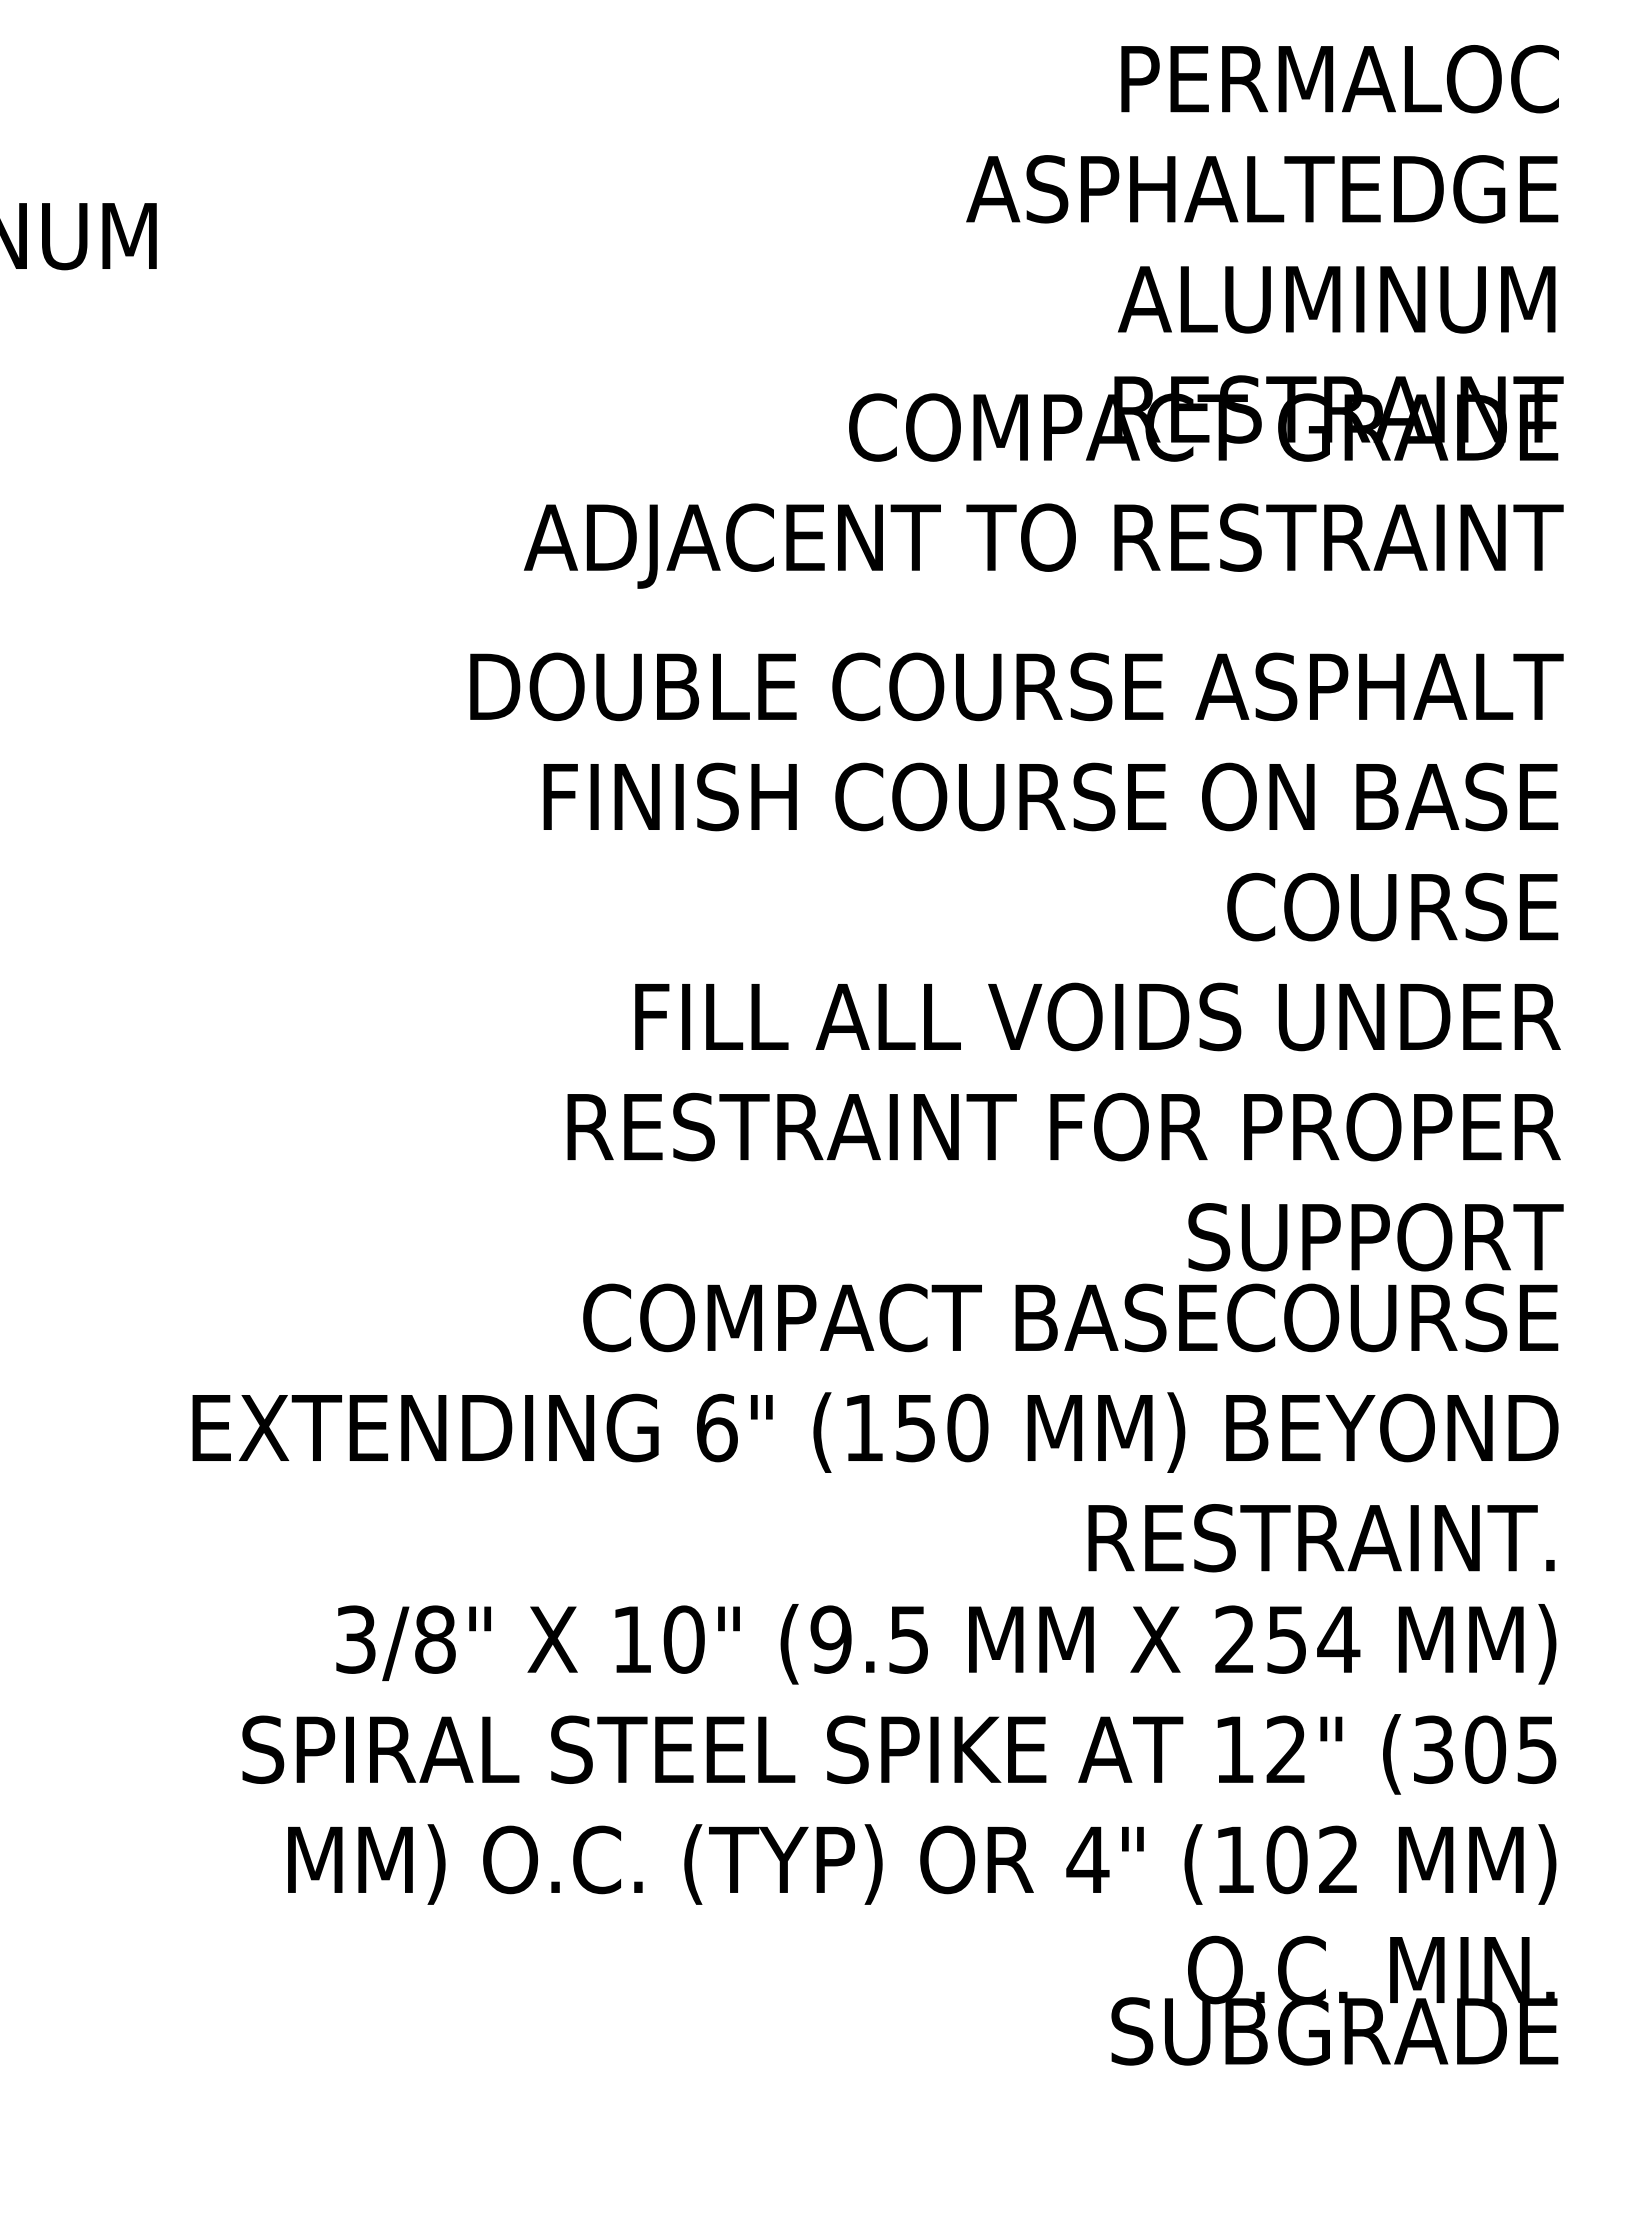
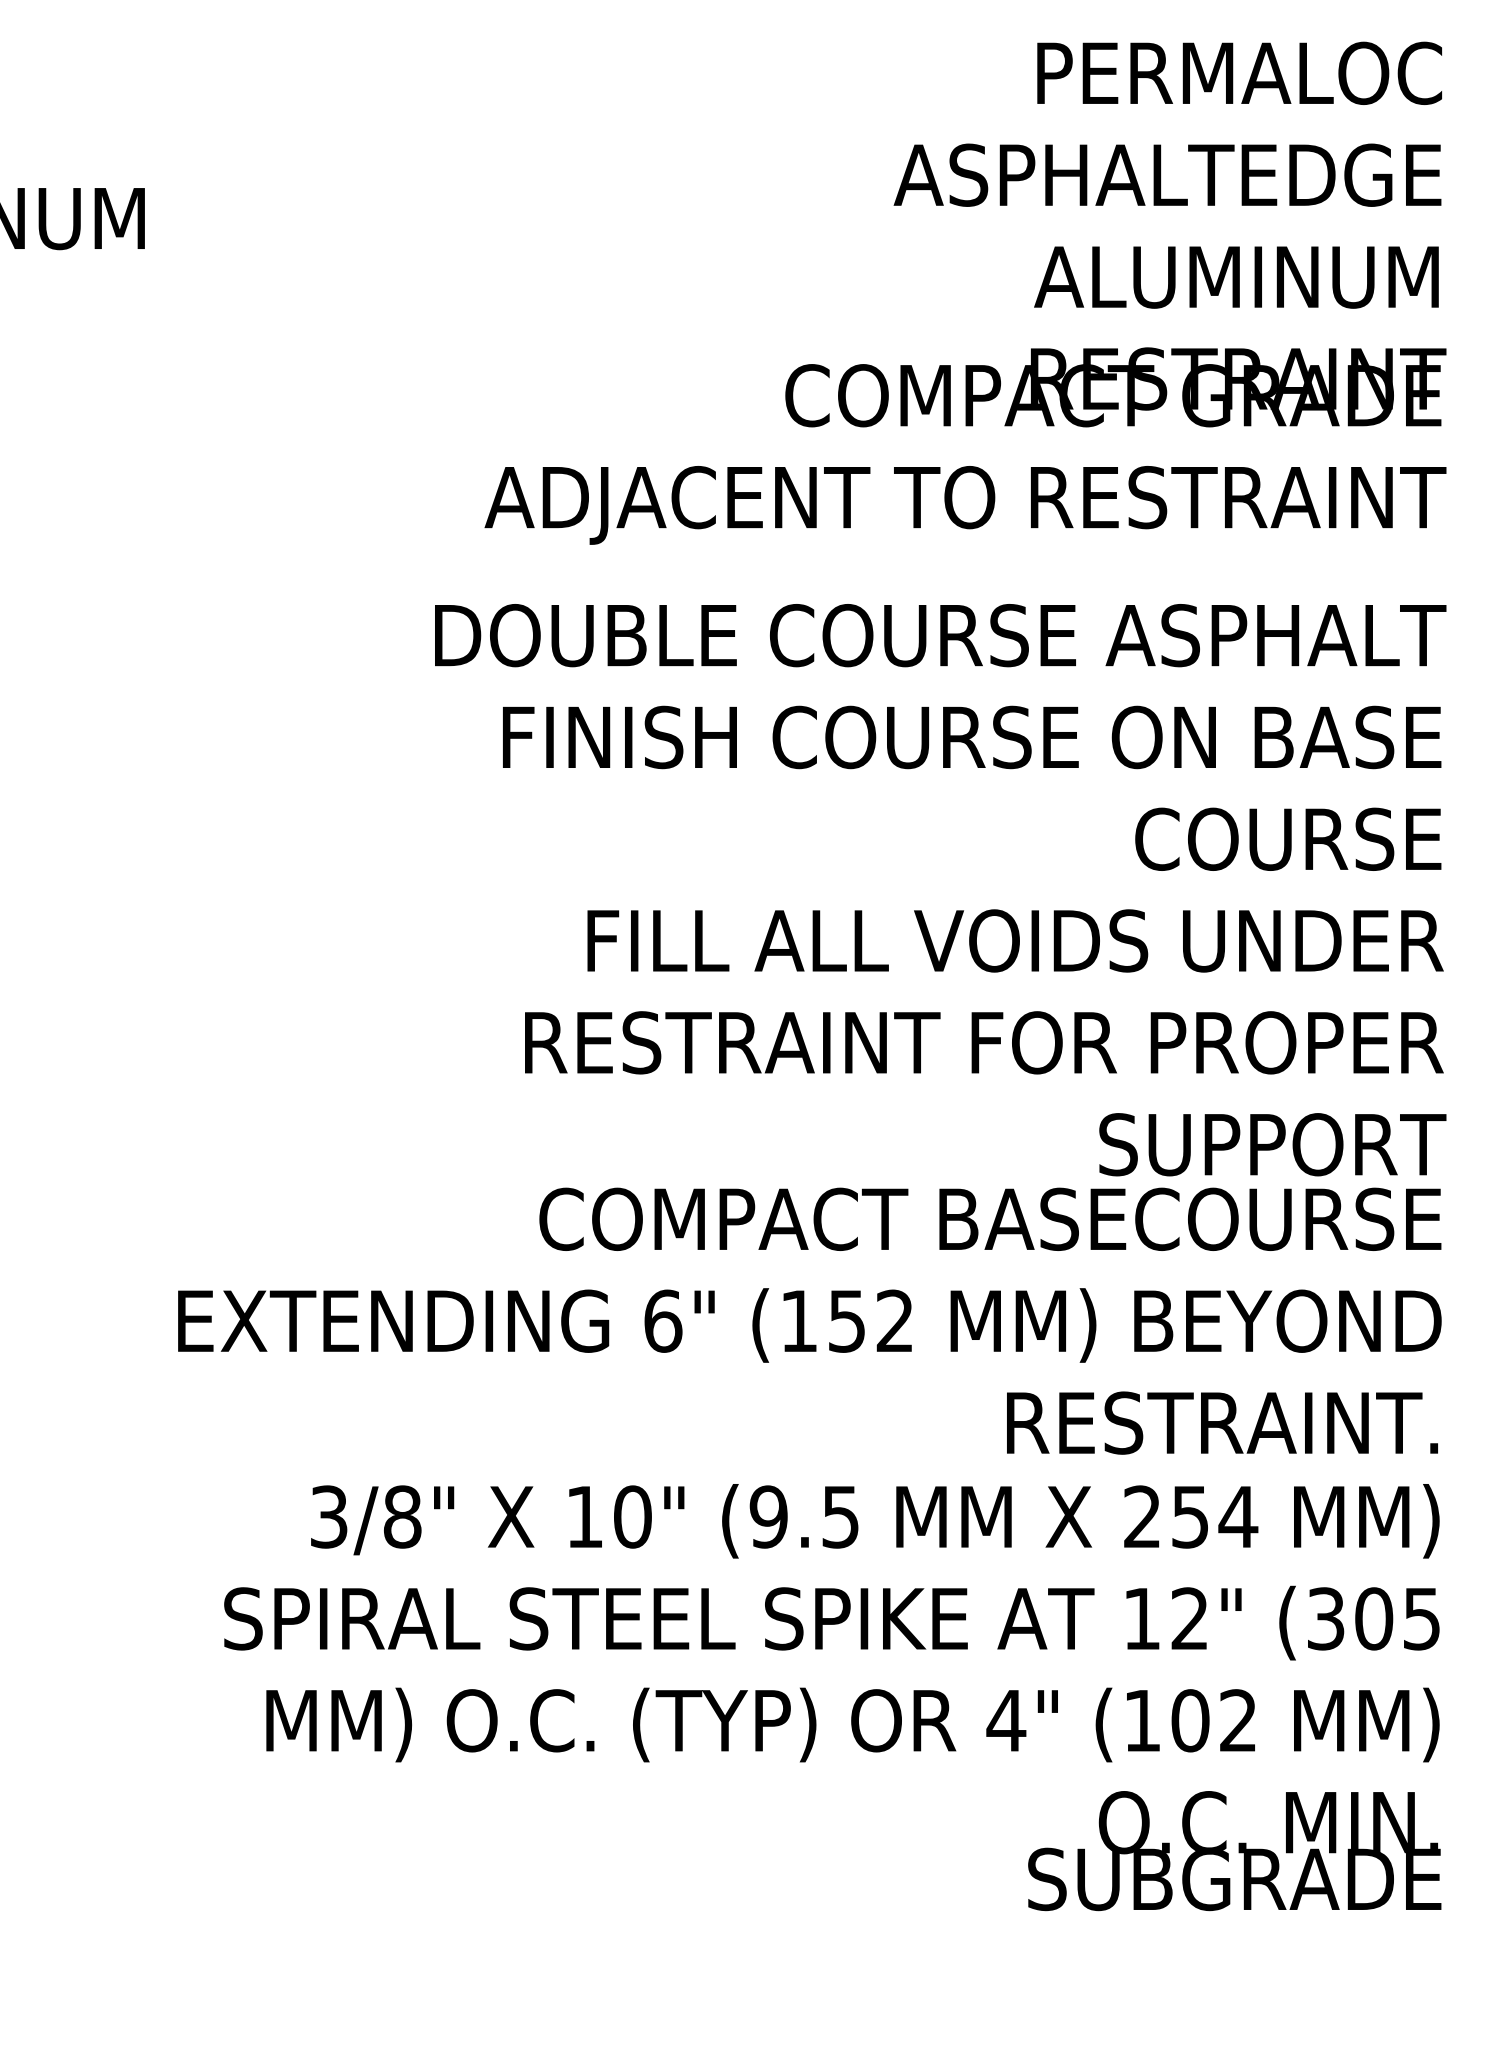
text: (967, 1427) -> (894, 1320), (150 -> (152

